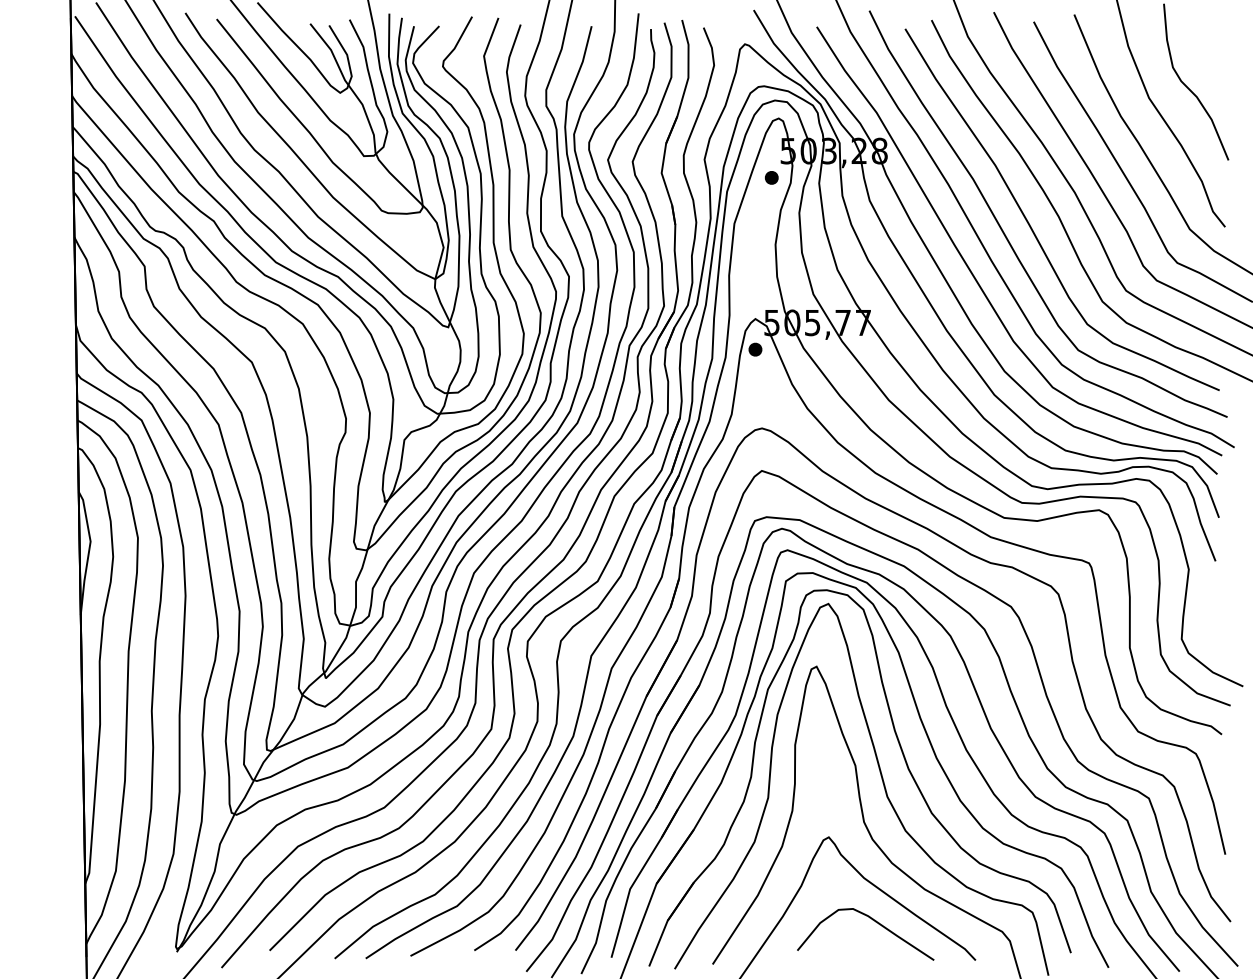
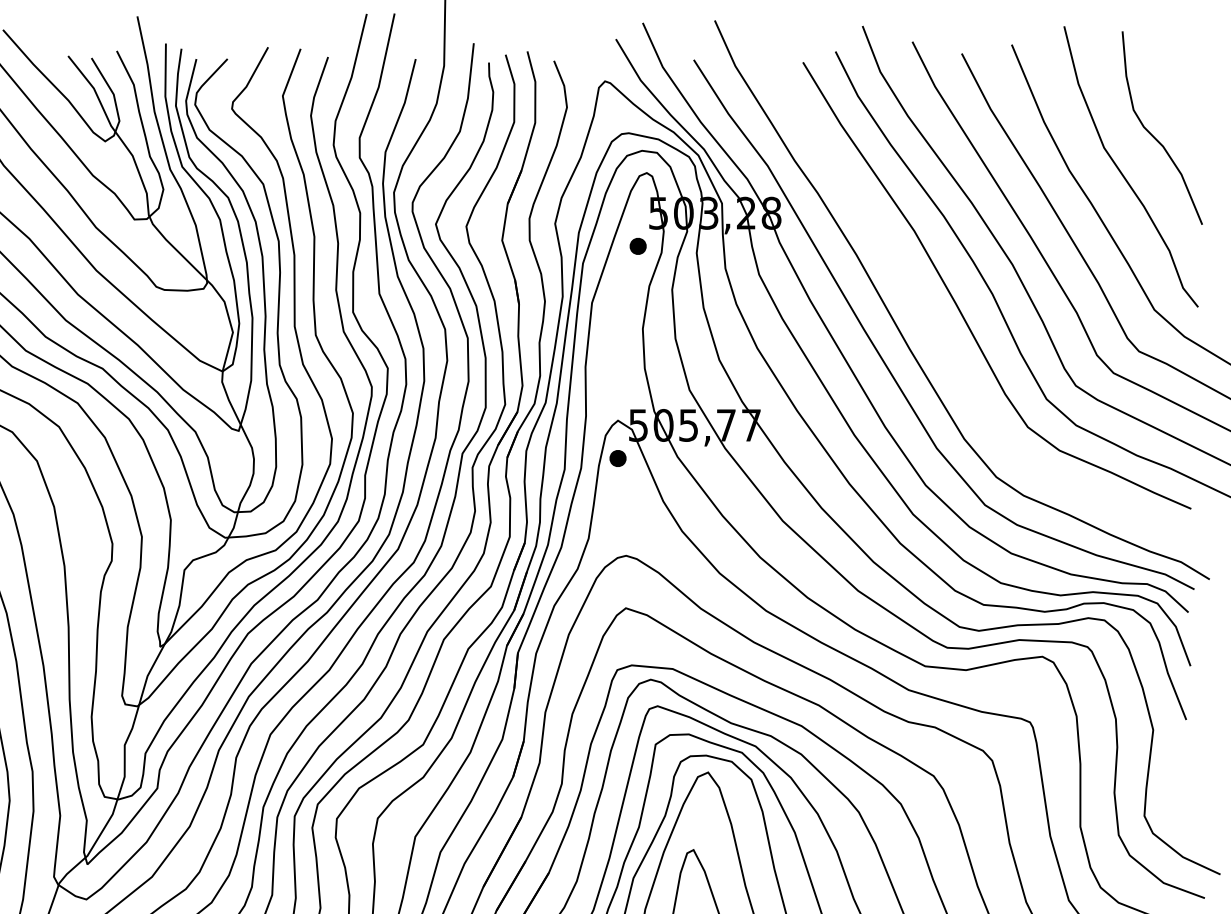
part: (1006, 235) -> (928, 317), removed

